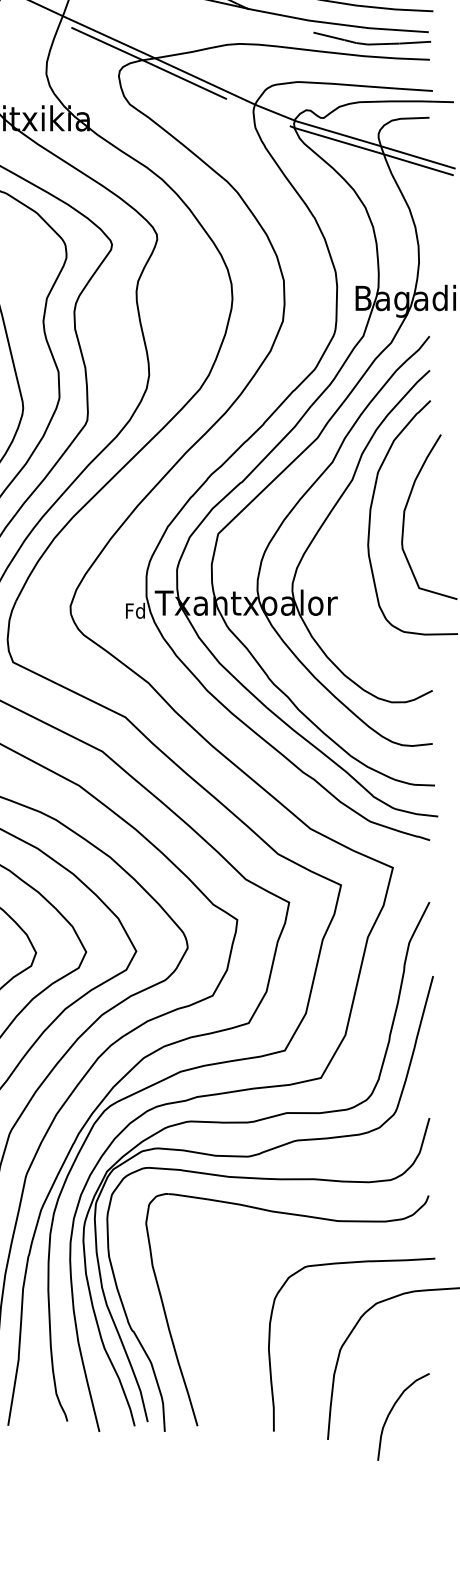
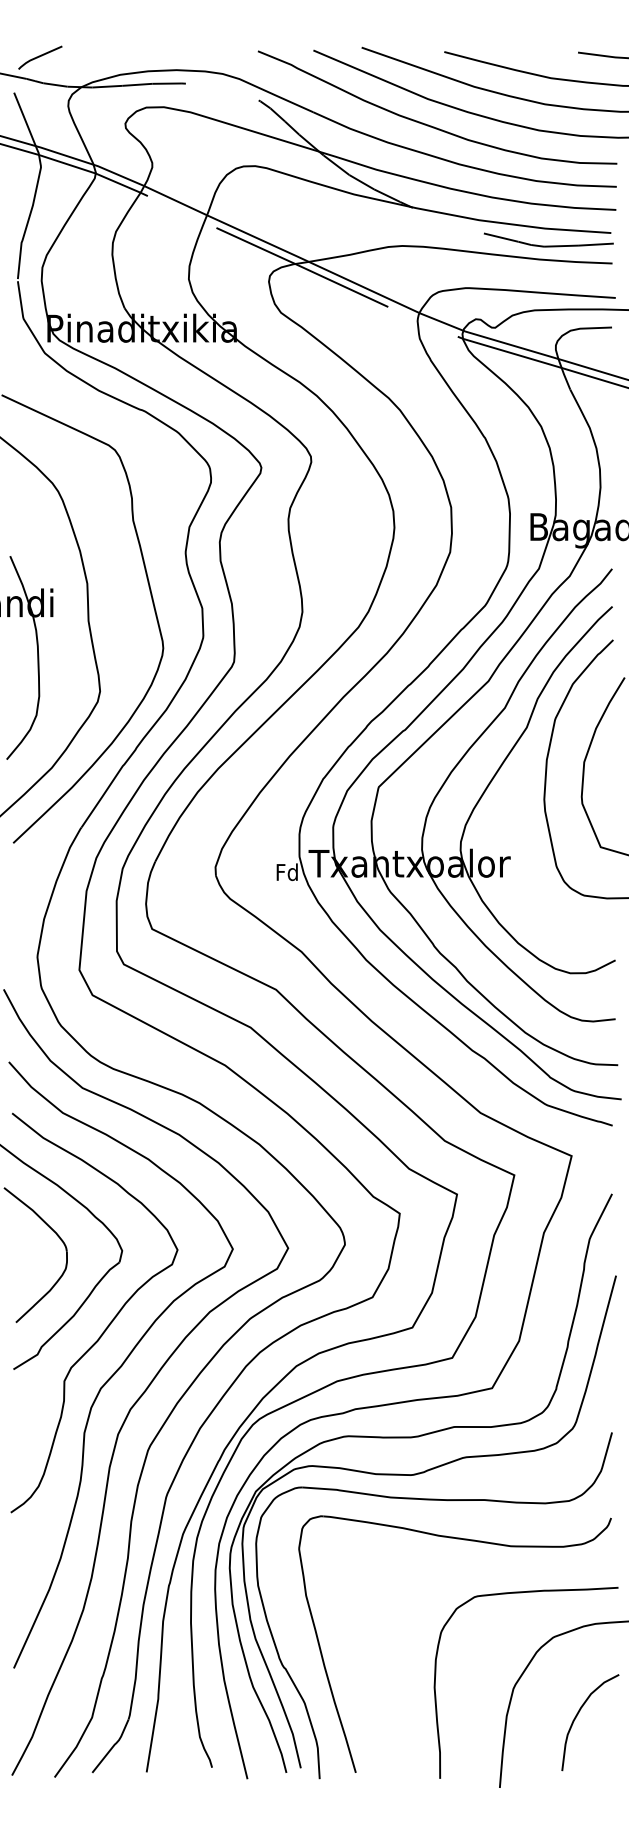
curve: (391, 1411) -> (577, 1716), moved

